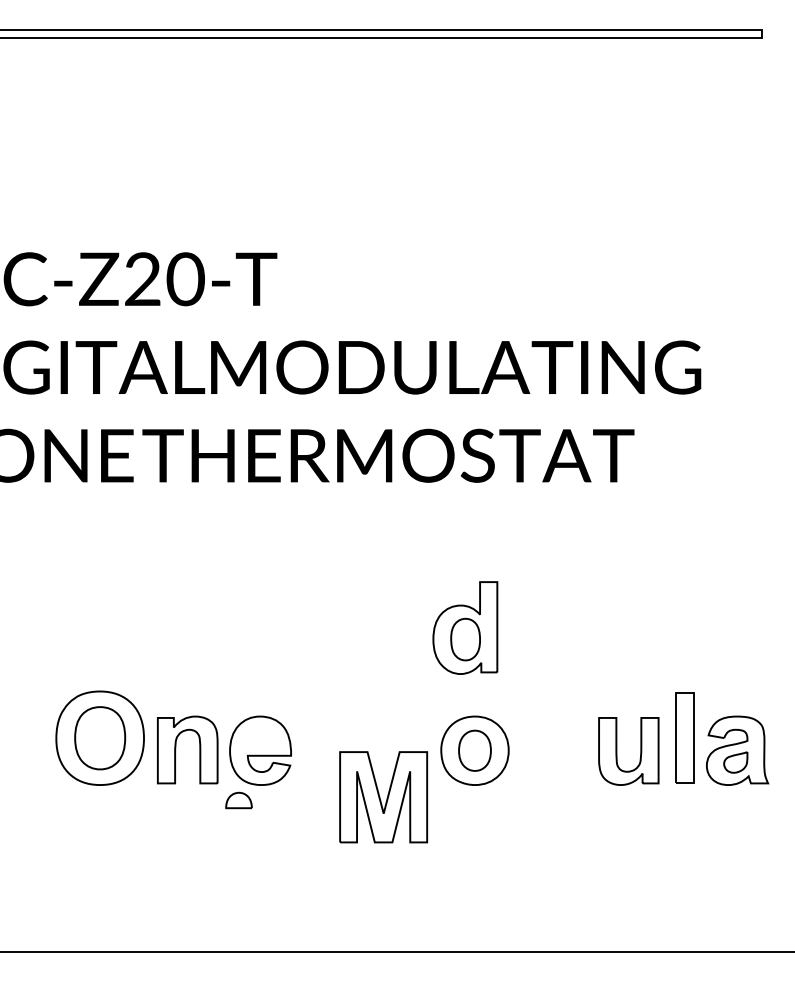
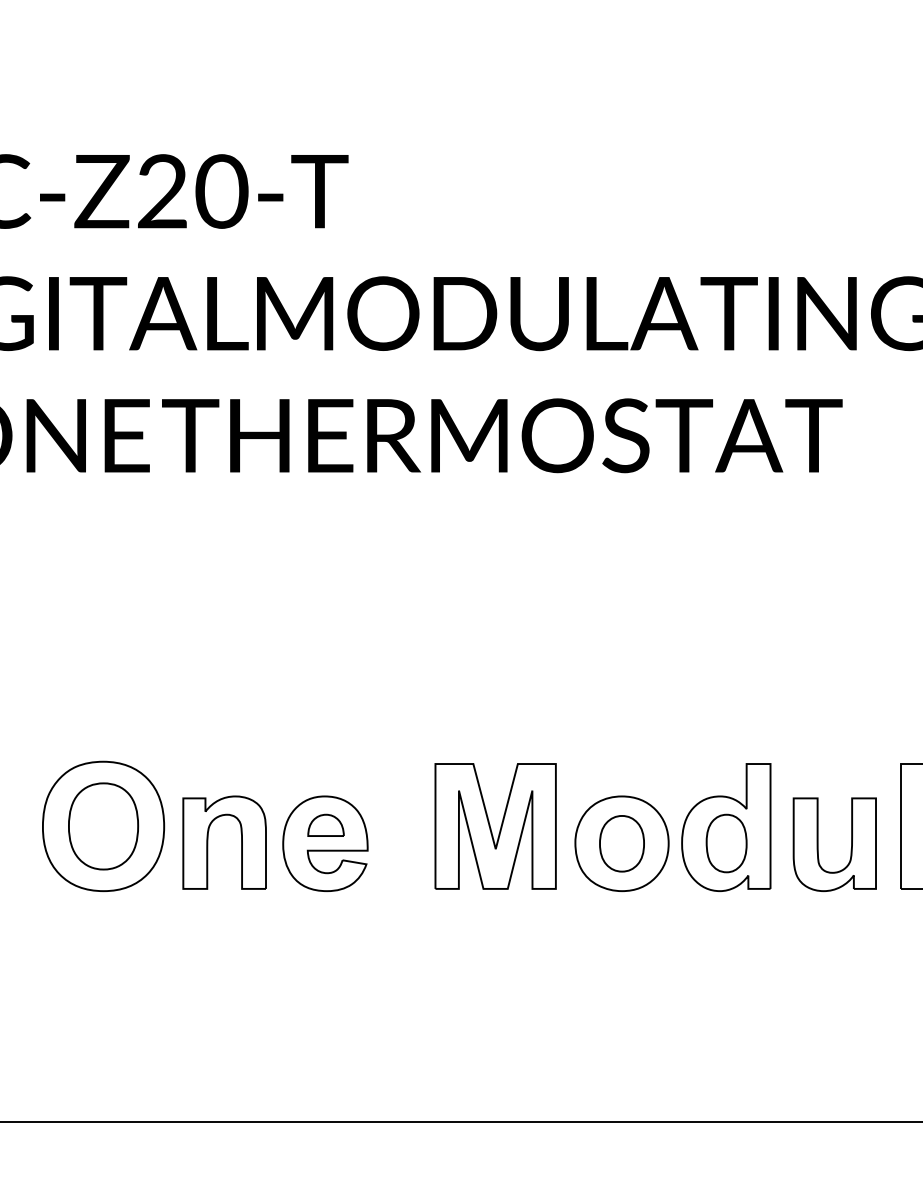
part: (465, 627) -> (726, 826), moved
part: (383, 797) -> (495, 826), moved
part: (238, 800) -> (325, 825), moved

